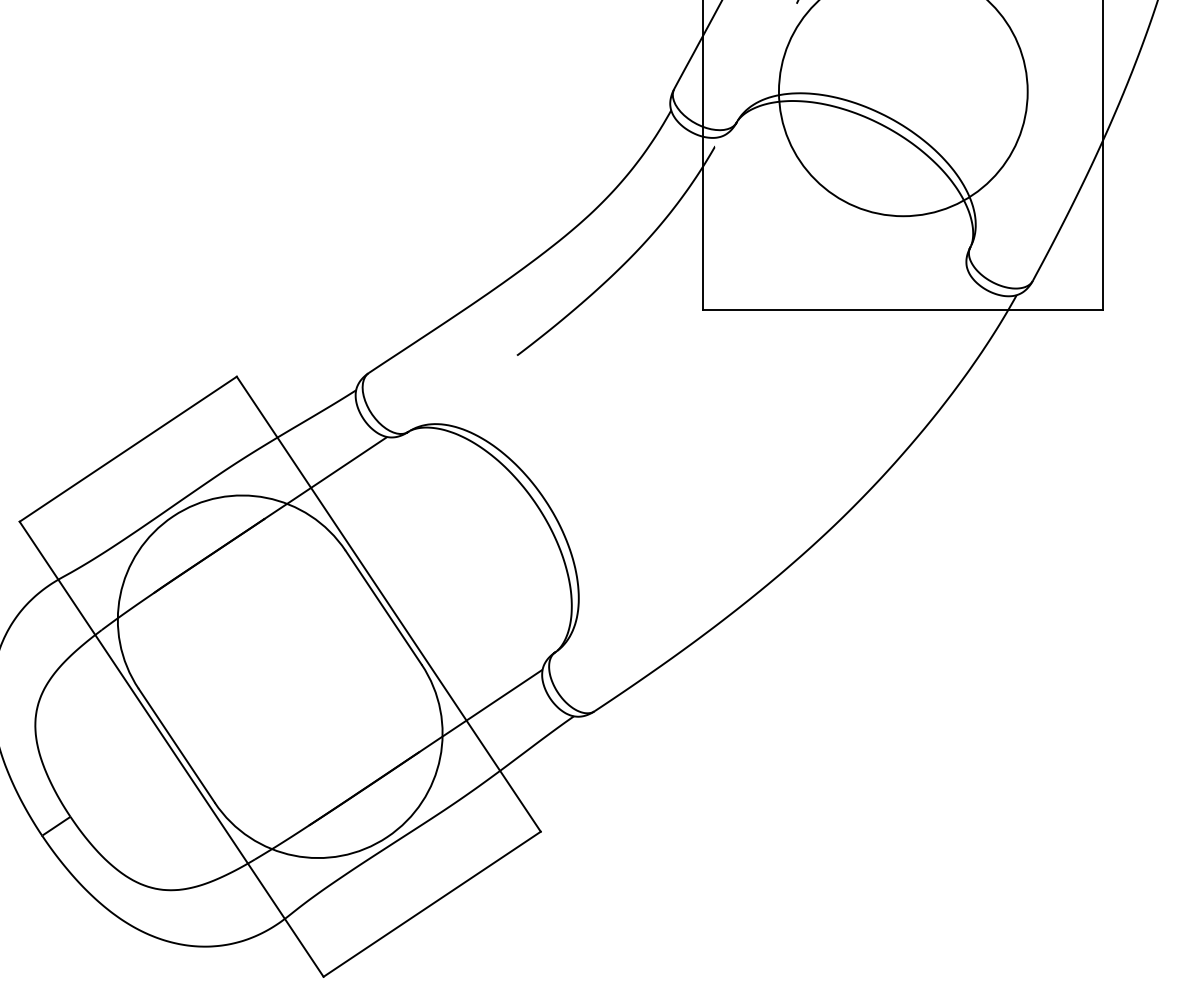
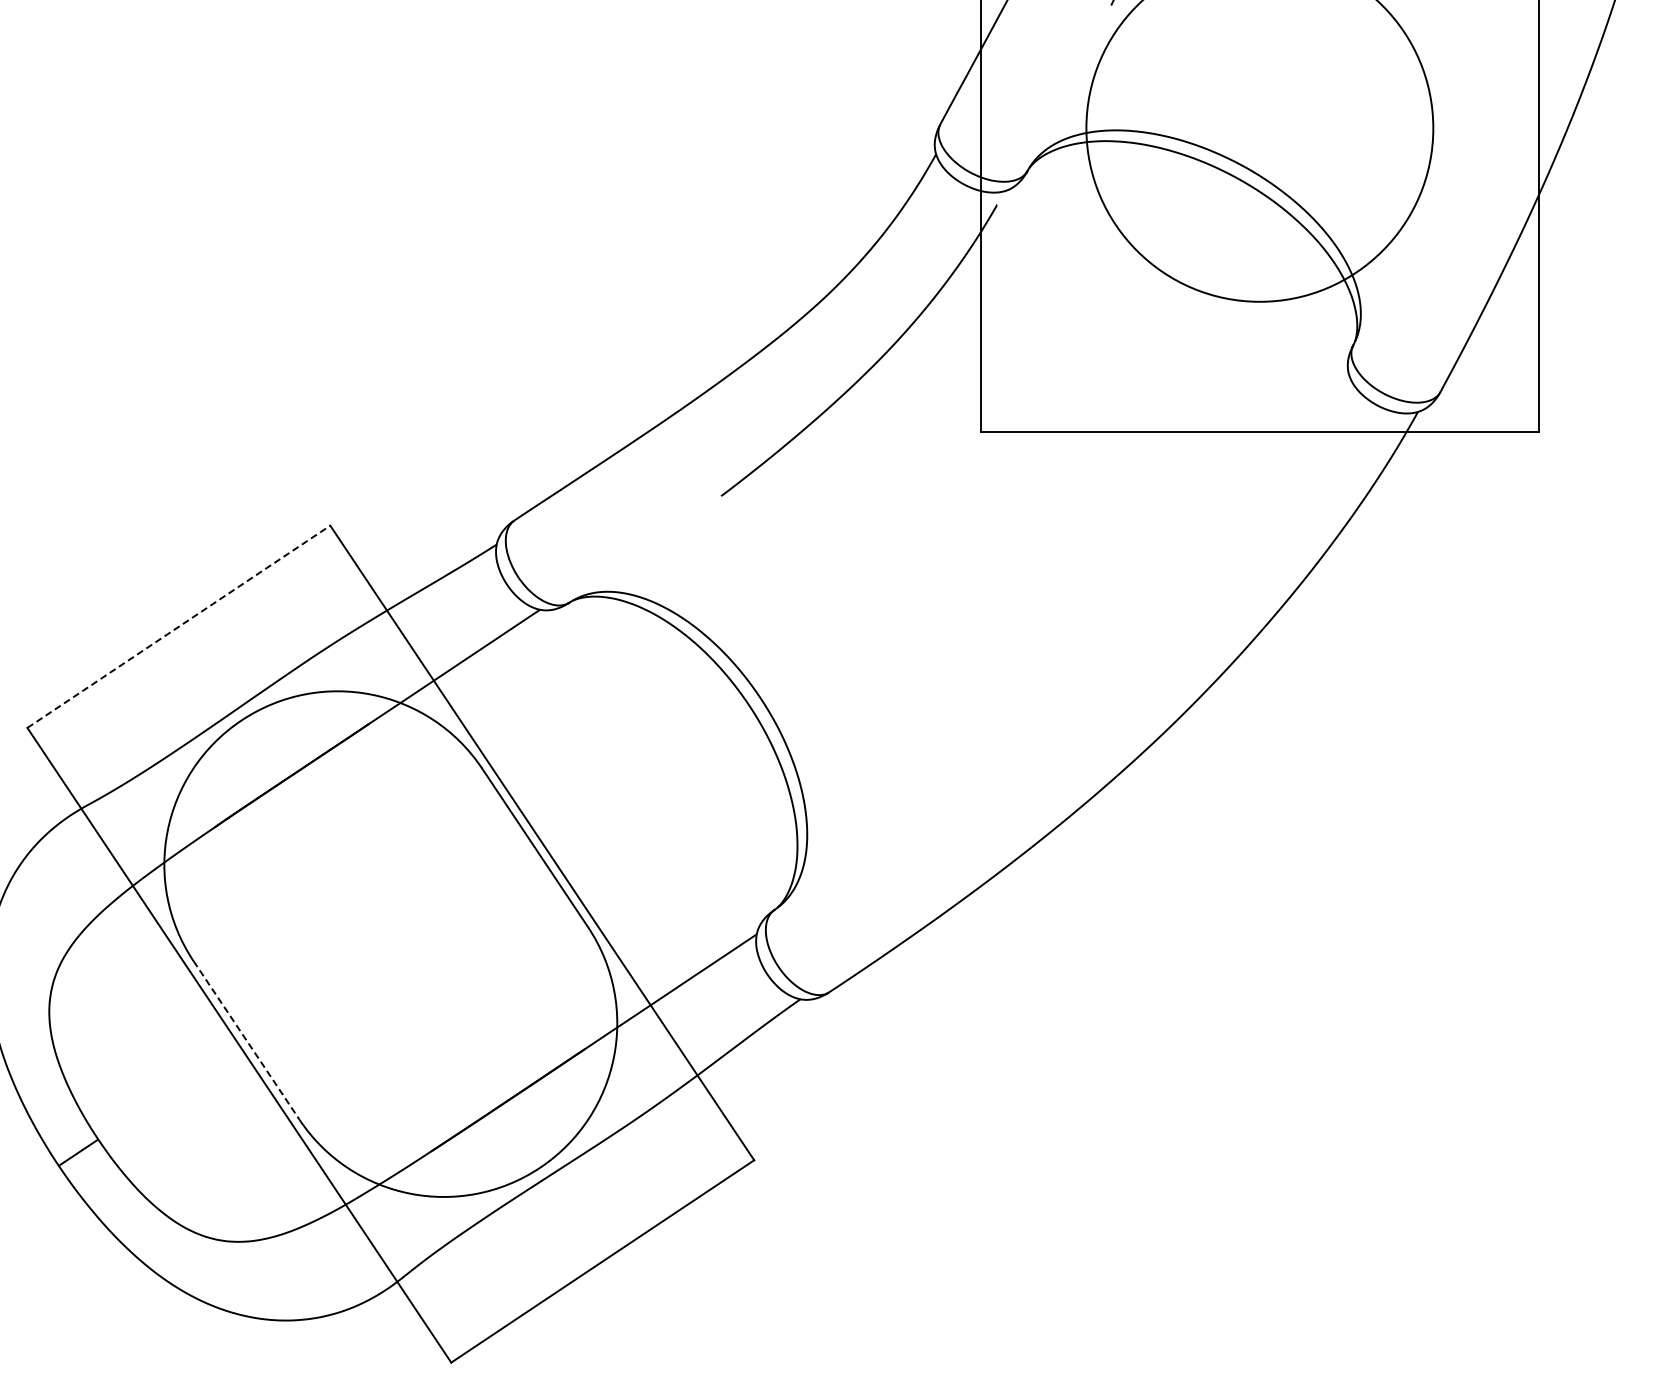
line: (128, 449) -> (179, 626), solid -> dashed
line: (176, 745) -> (246, 1040), solid -> dashed

